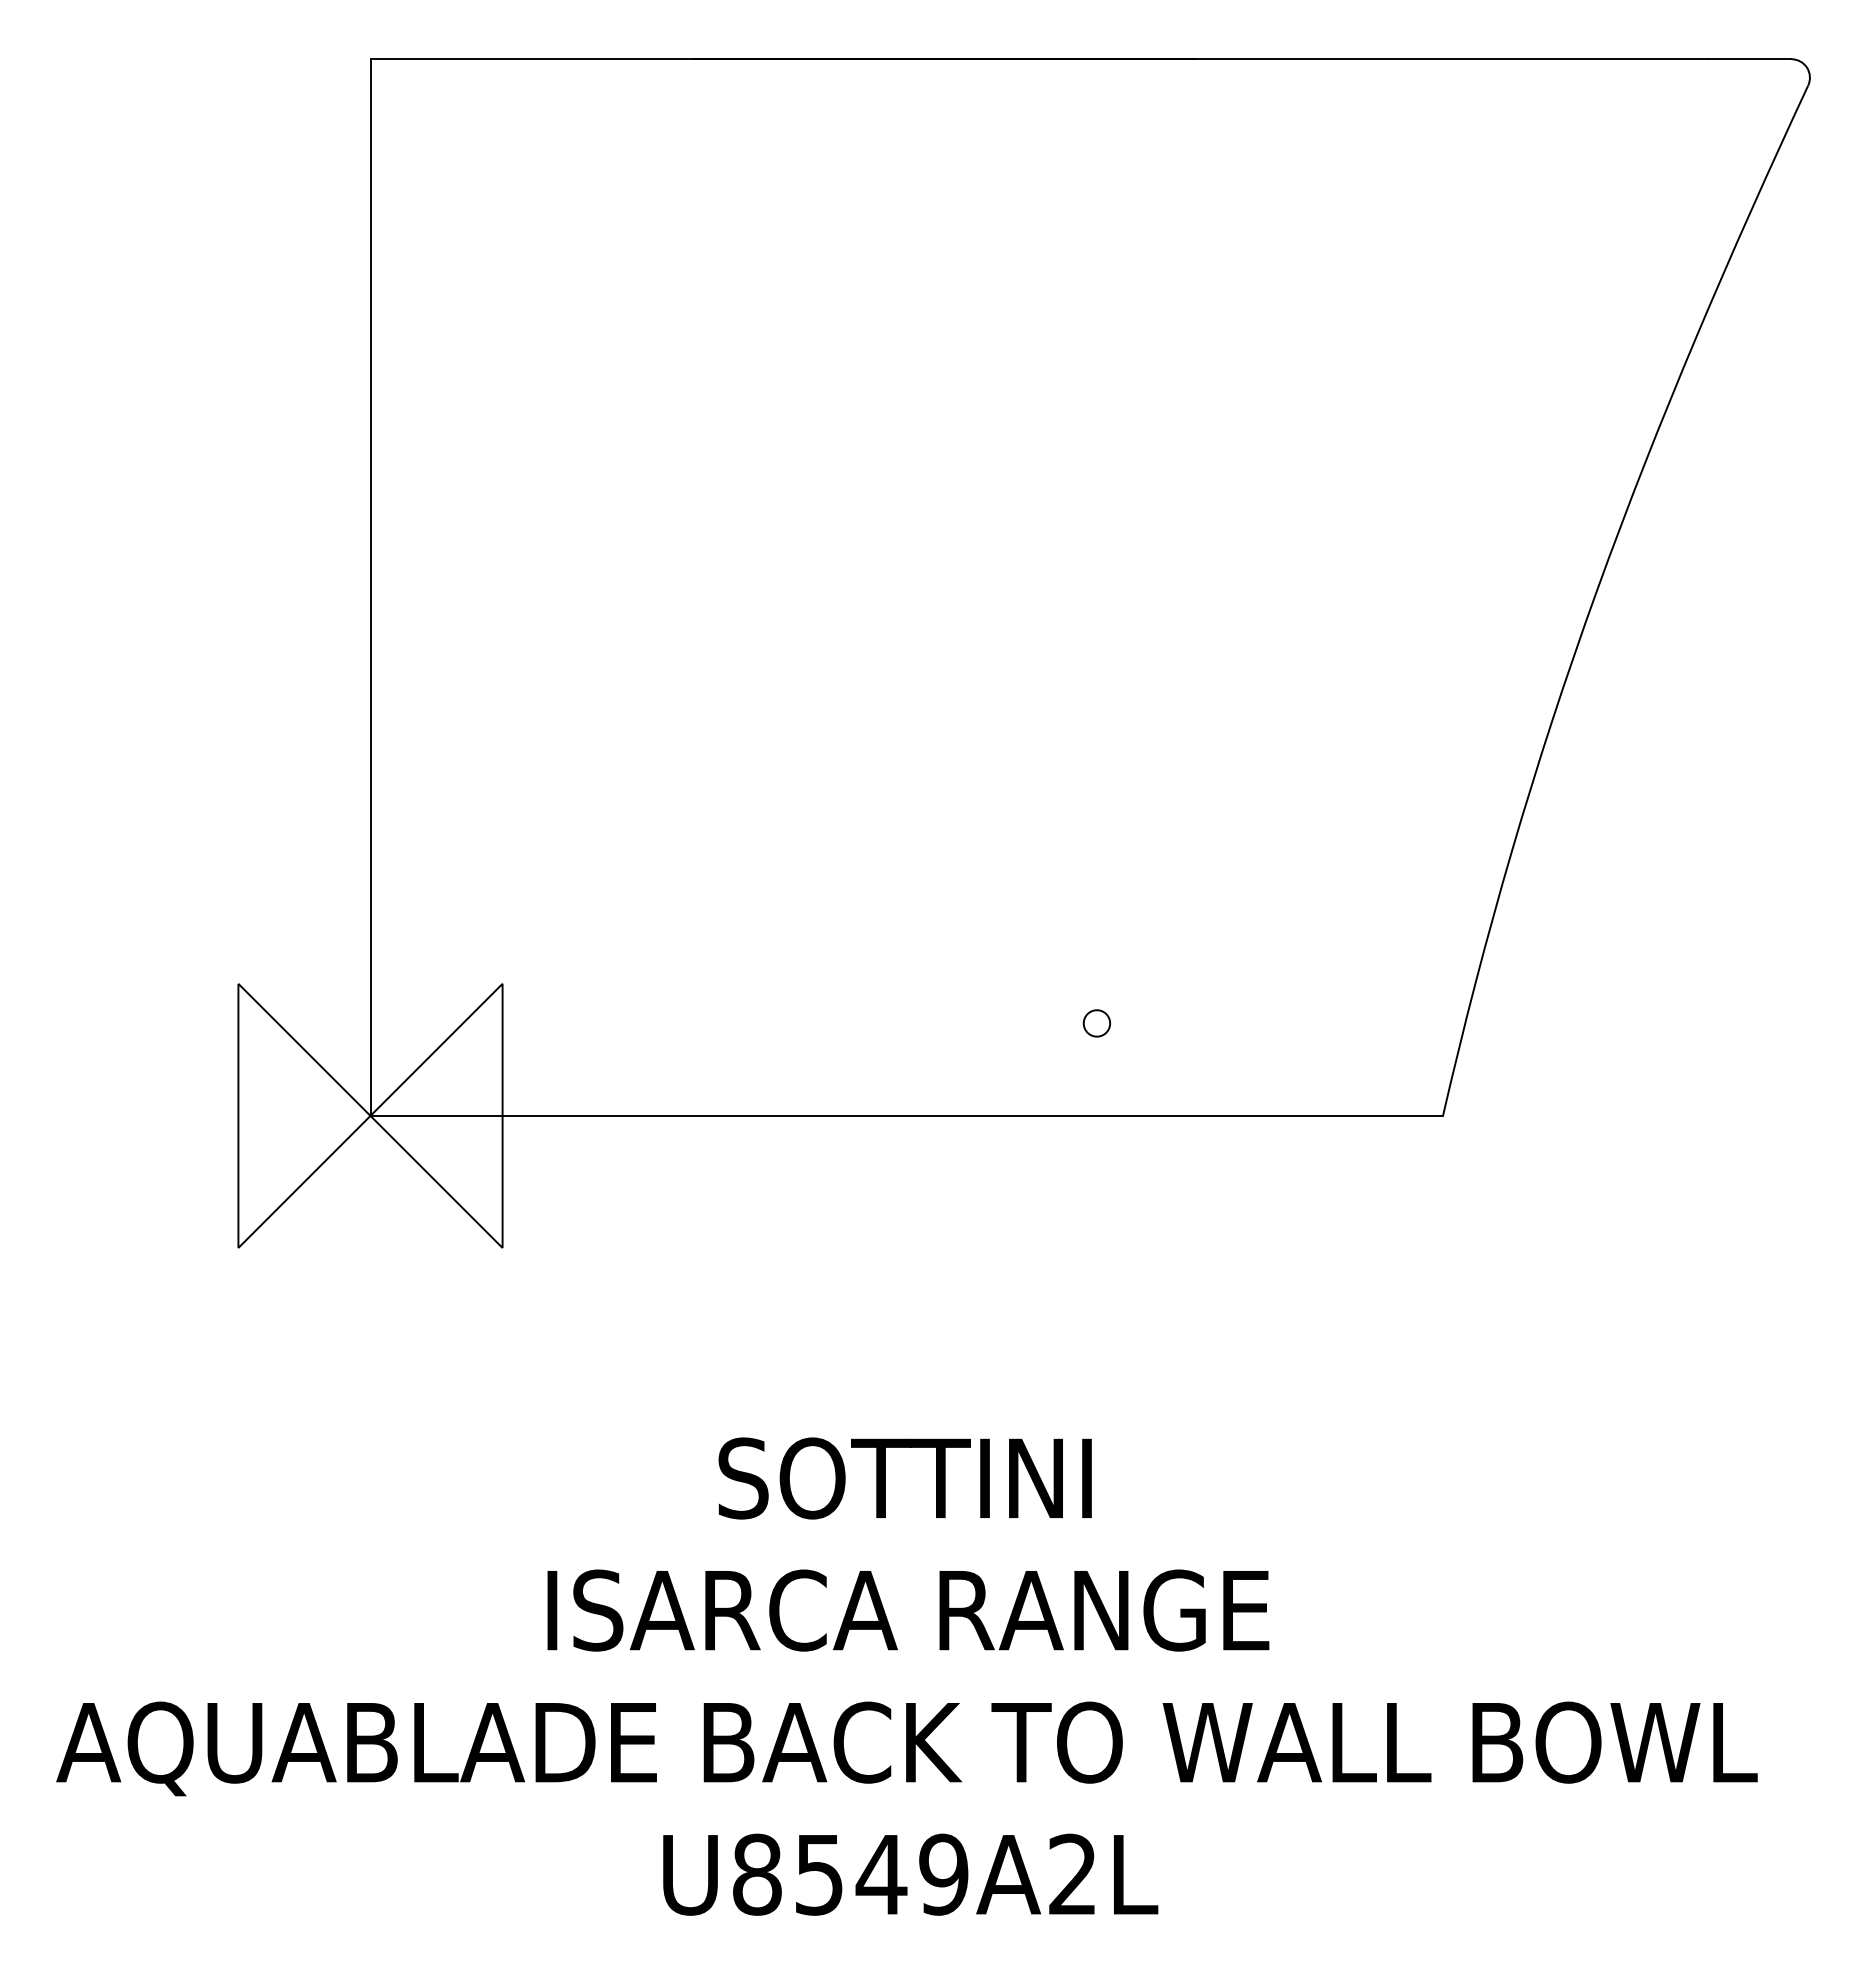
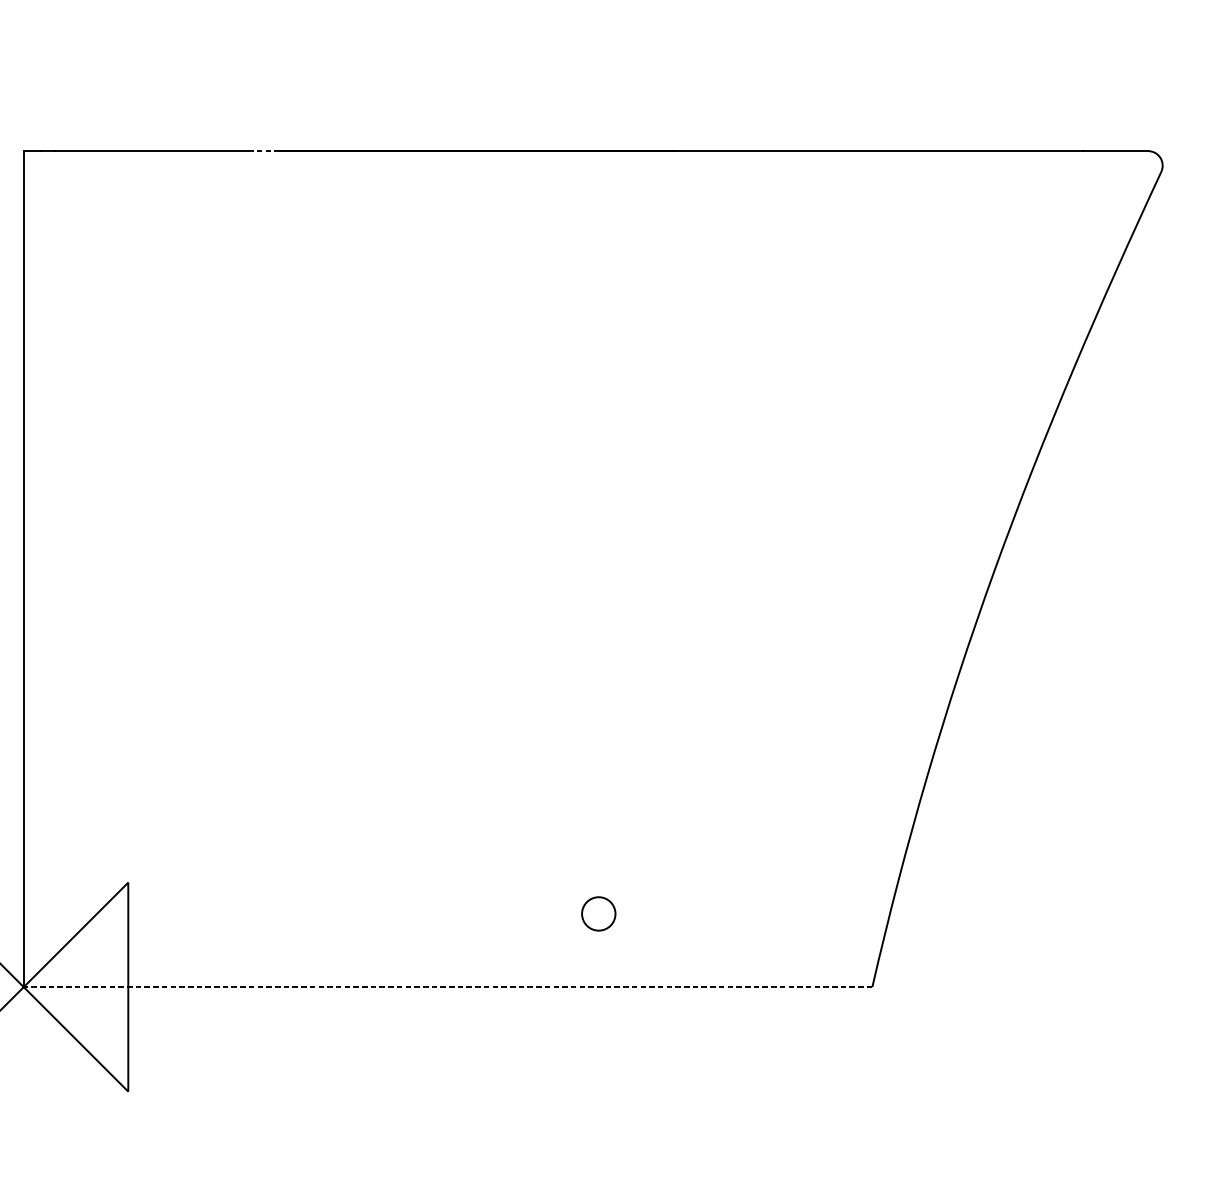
line: (674, 59) -> (264, 151), solid -> dashed
circle: (1096, 1023) -> (598, 914), size x1.6
line: (906, 1115) -> (447, 986), solid -> dashed

